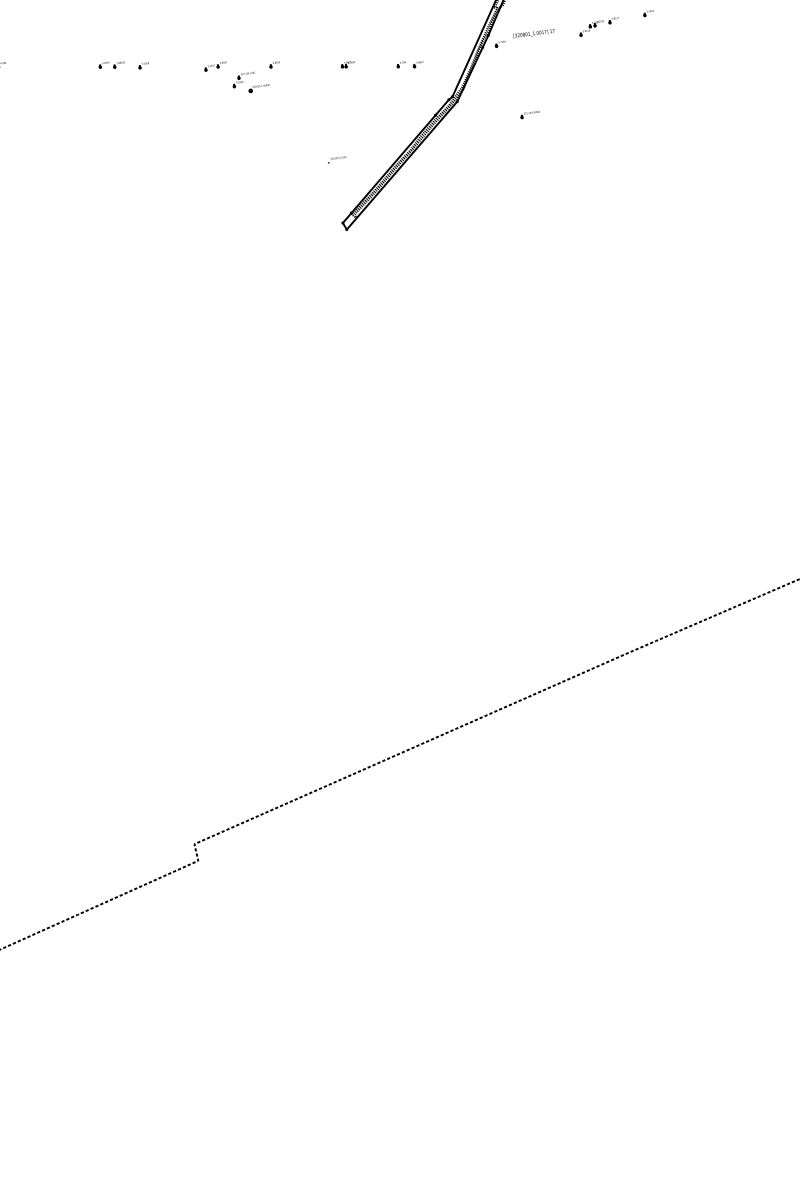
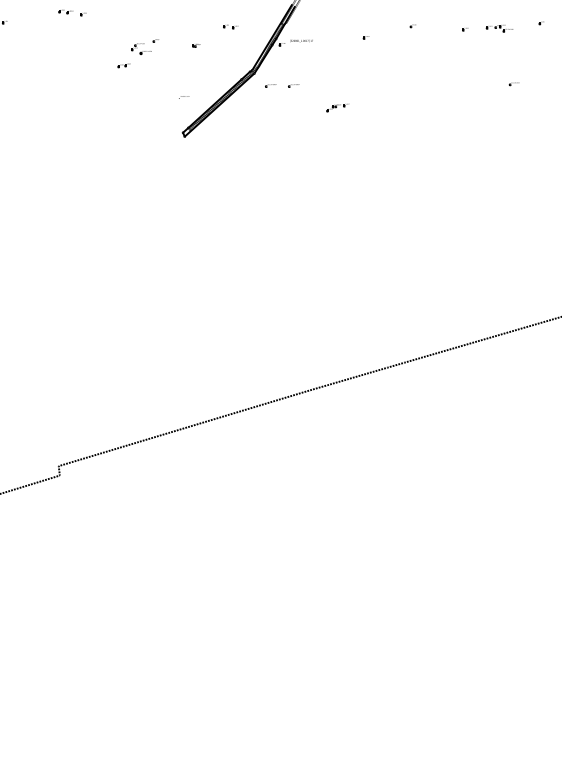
part: (598, 28) -> (337, 108), moved
part: (123, 64) -> (72, 12), moved
part: (409, 64) -> (230, 26), moved
part: (214, 66) -> (123, 65), moved
part: (488, 119) -> (270, 85), added

